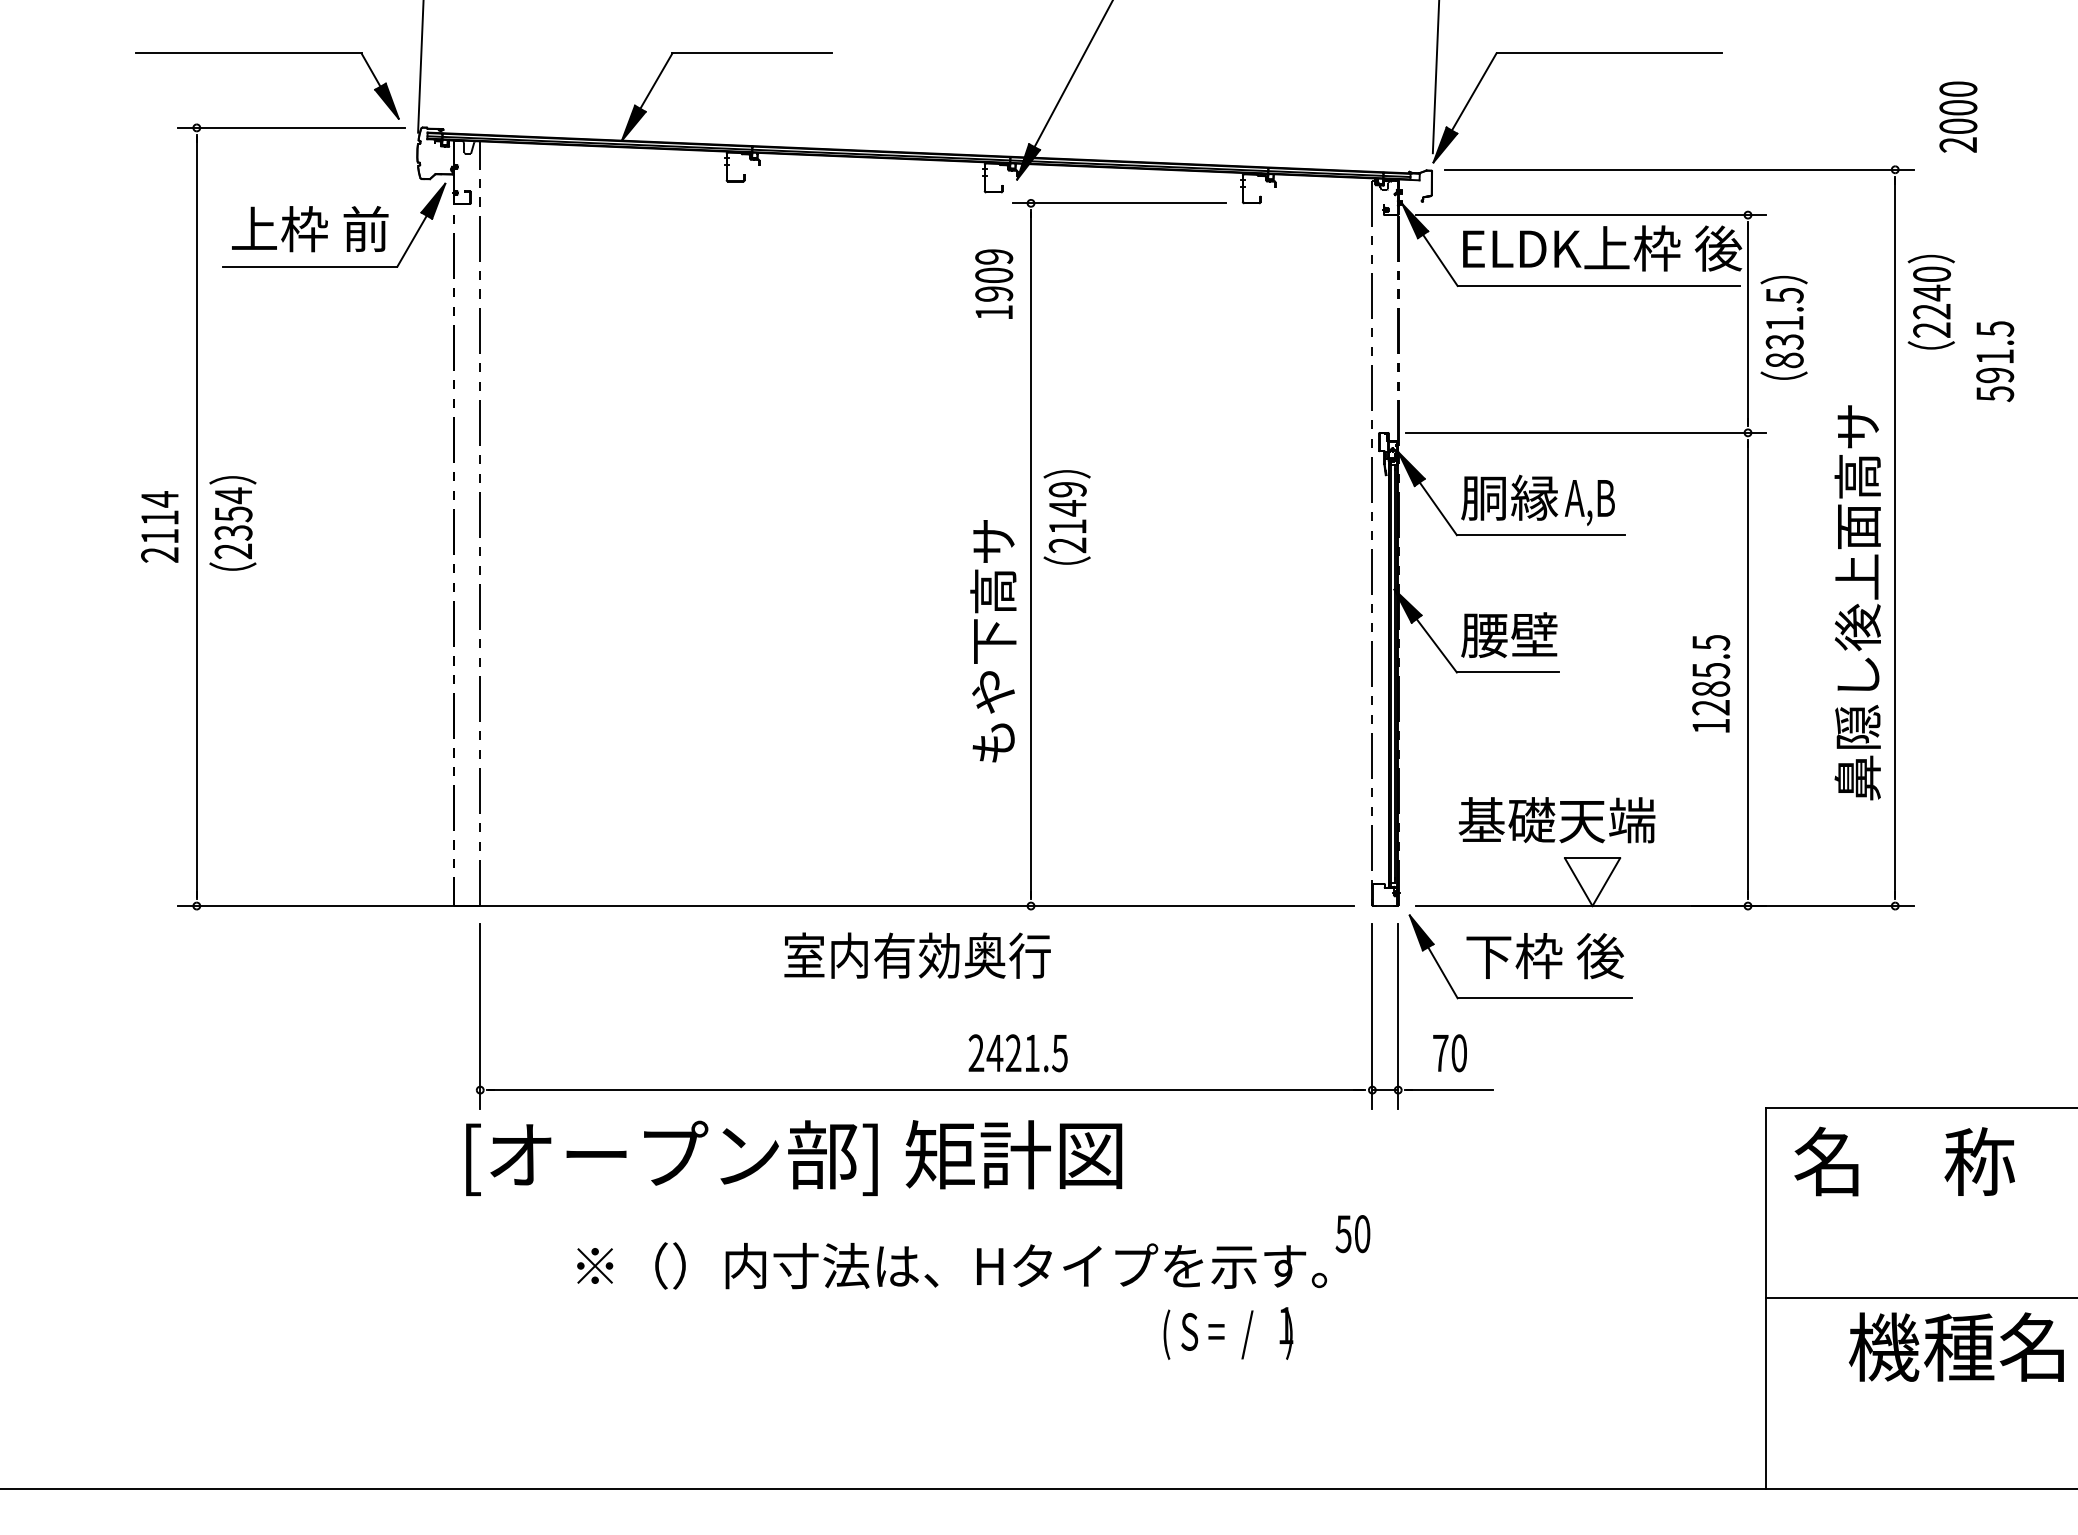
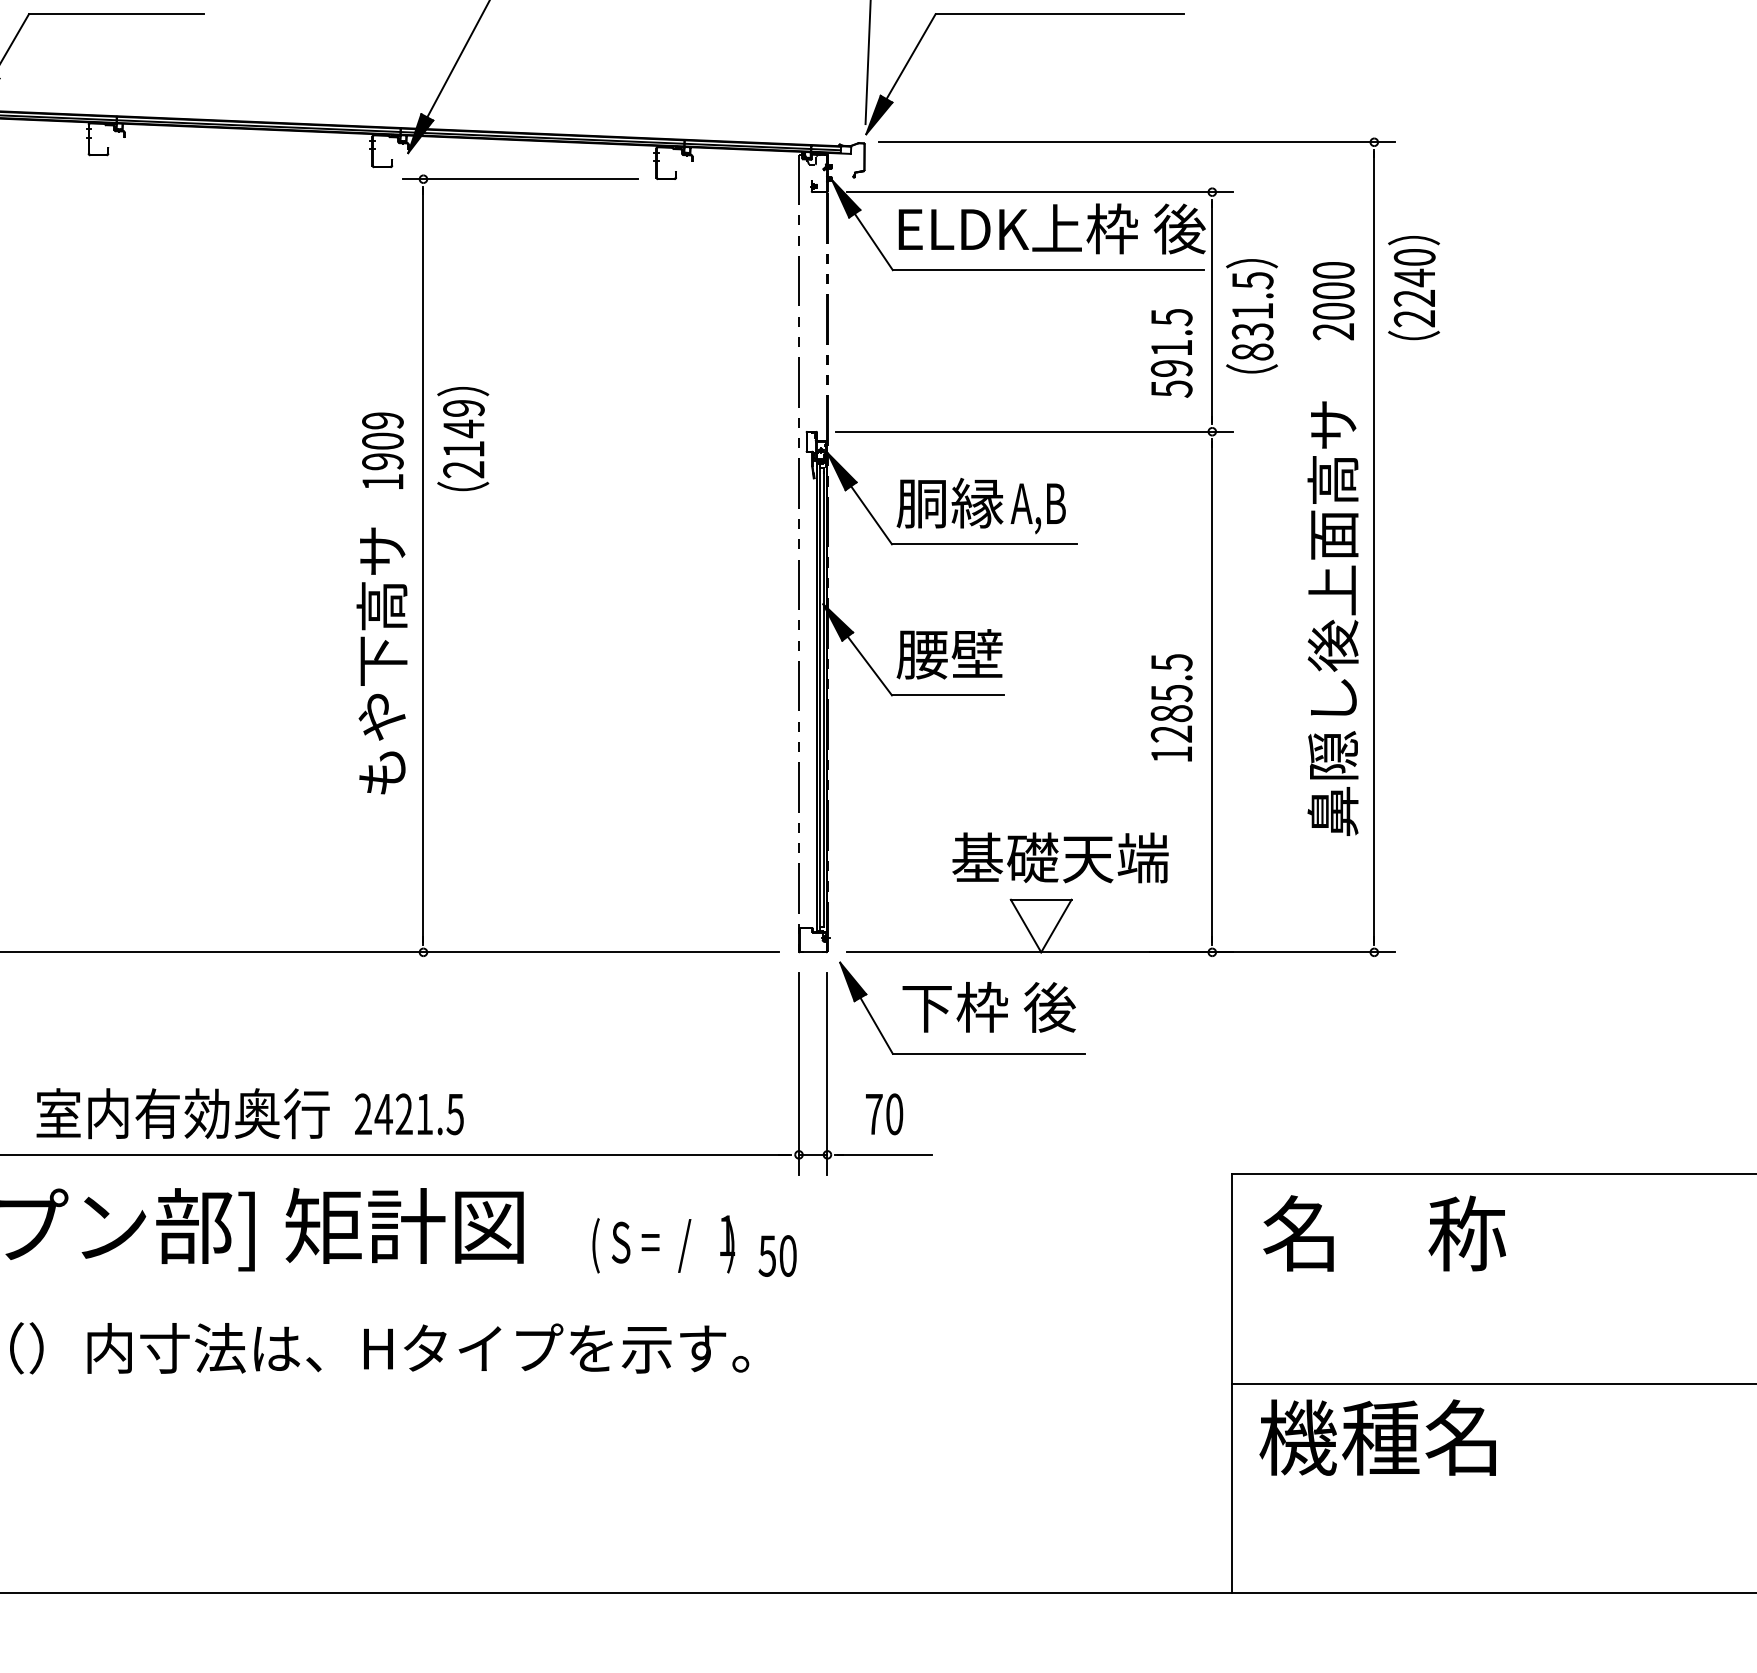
text: (1958, 116) -> (1333, 300), moved
text: (994, 283) -> (383, 450), moved
text: (1995, 361) -> (1172, 353), moved
text: (1066, 517) -> (462, 439), moved
text: (1556, 820) -> (1059, 858), moved
text: (917, 955) -> (183, 1113), moved
text: (1352, 1234) -> (777, 1256), moved
text: (1228, 1333) -> (663, 1244), moved
text: (1955, 1346) -> (1376, 1436), moved

